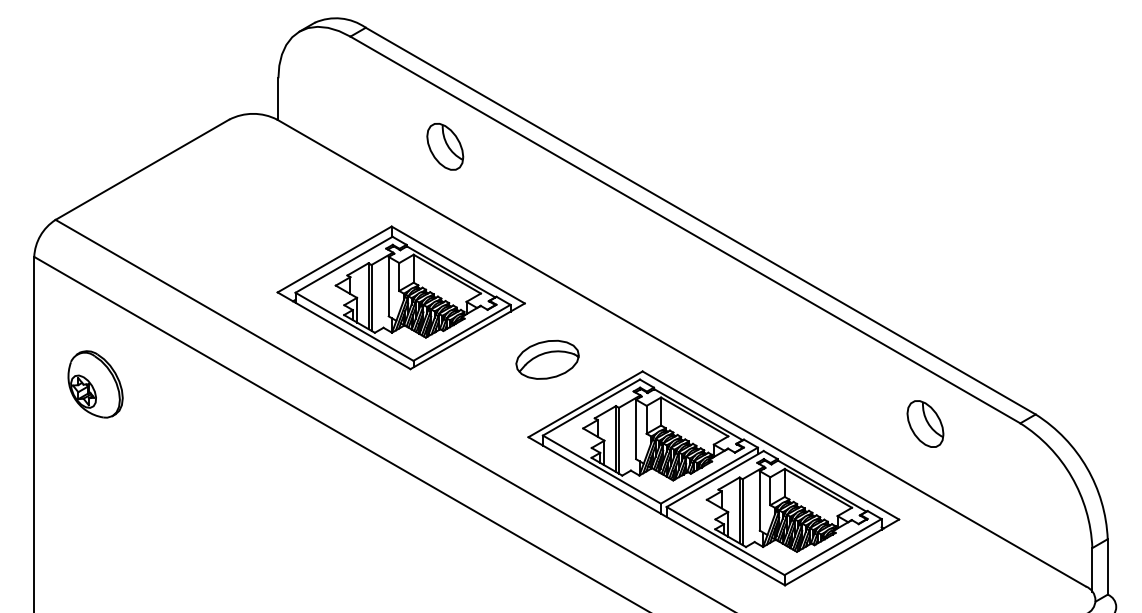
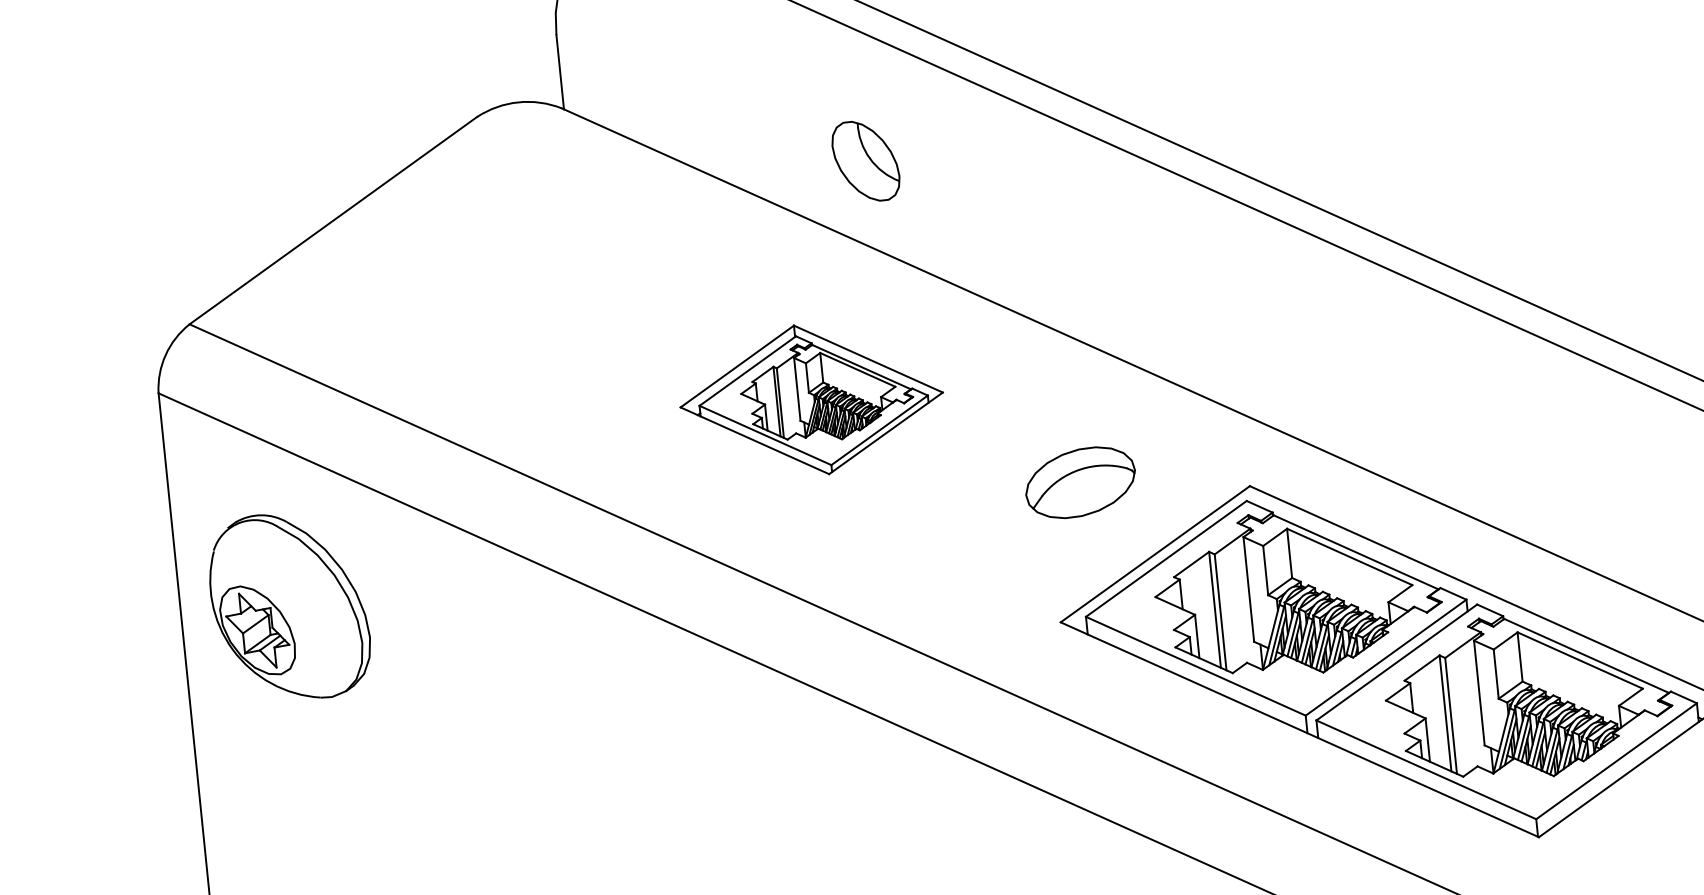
part: (445, 146) -> (866, 160), moved
part: (400, 297) -> (810, 399), size x0.6
part: (95, 384) -> (289, 606), size x1.6

